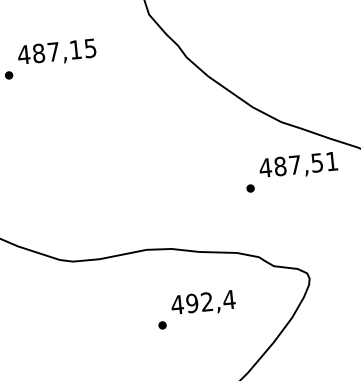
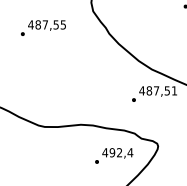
text: (74, 49) -> (55, 24), 487,15 -> 487,55
text: (197, 308) -> (114, 155), moved

